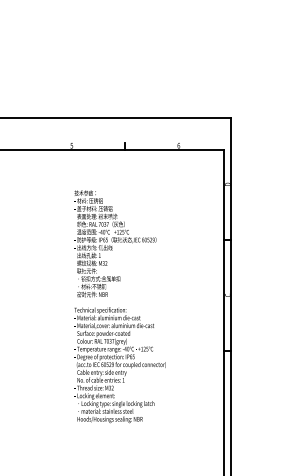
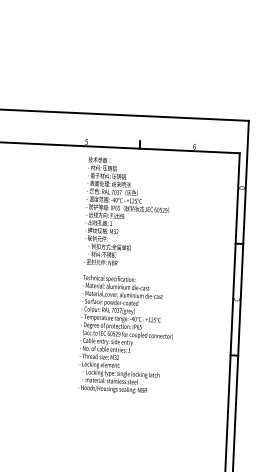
text: (119, 306) -> (128, 275), moved

